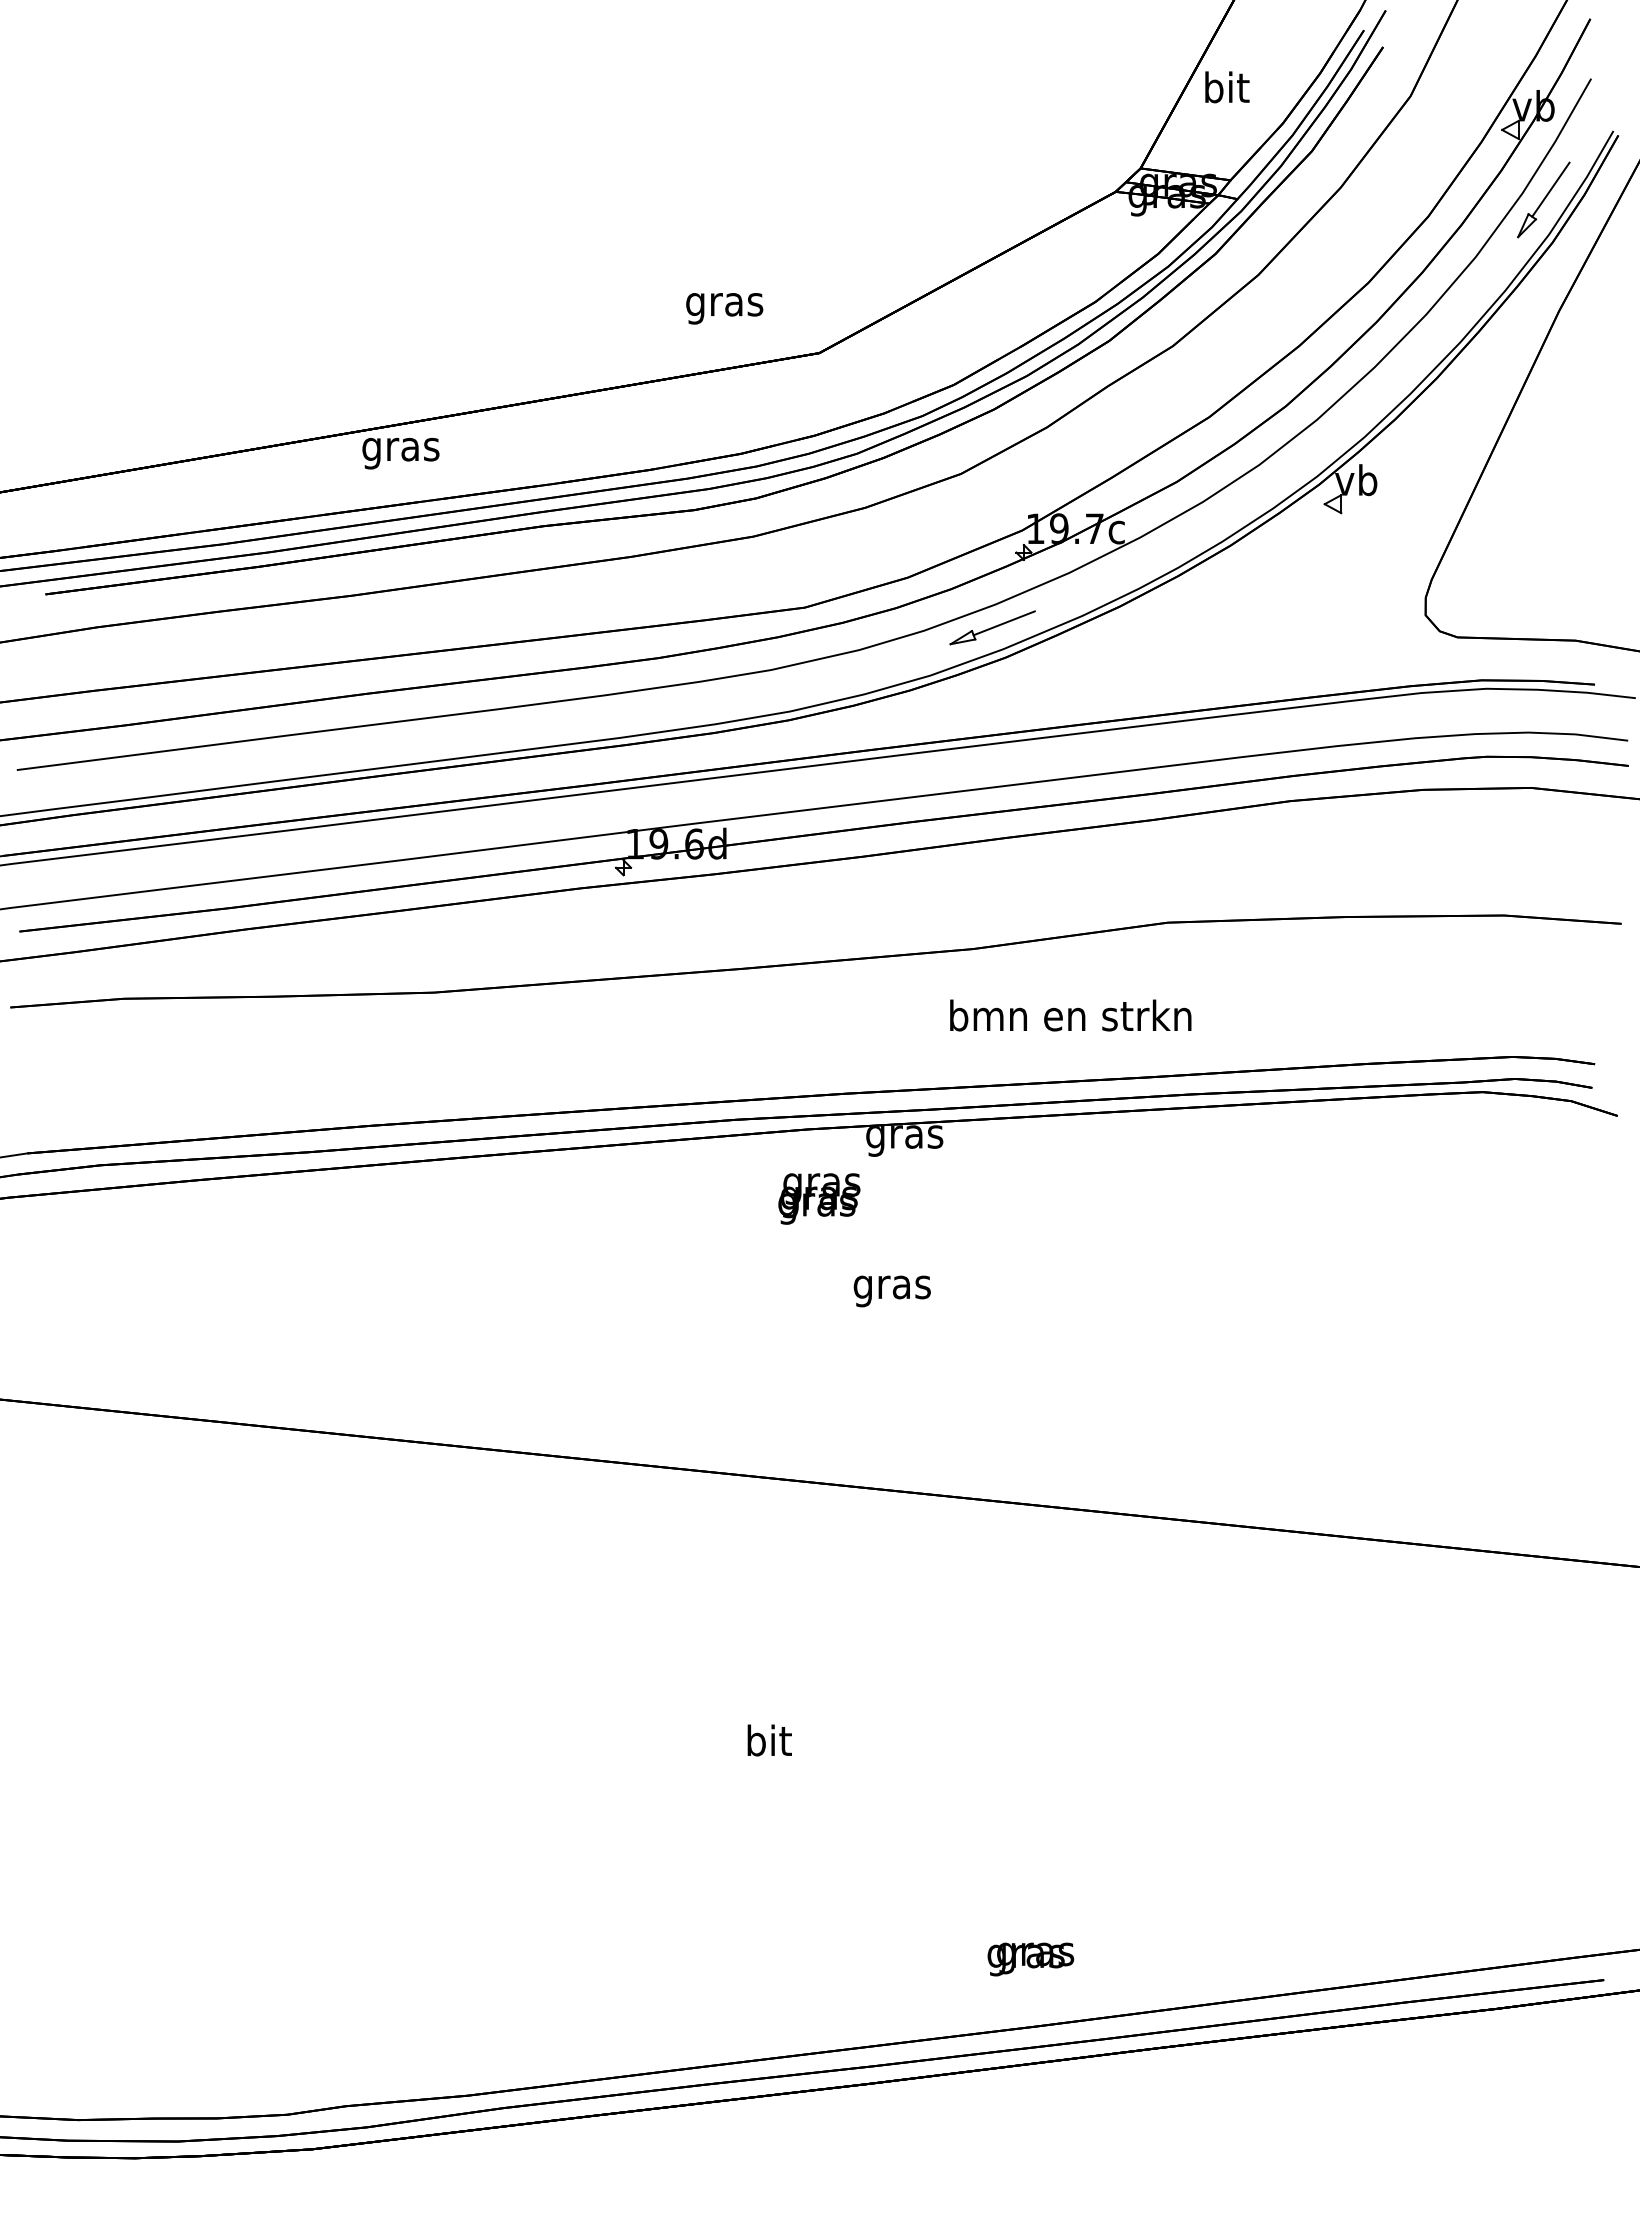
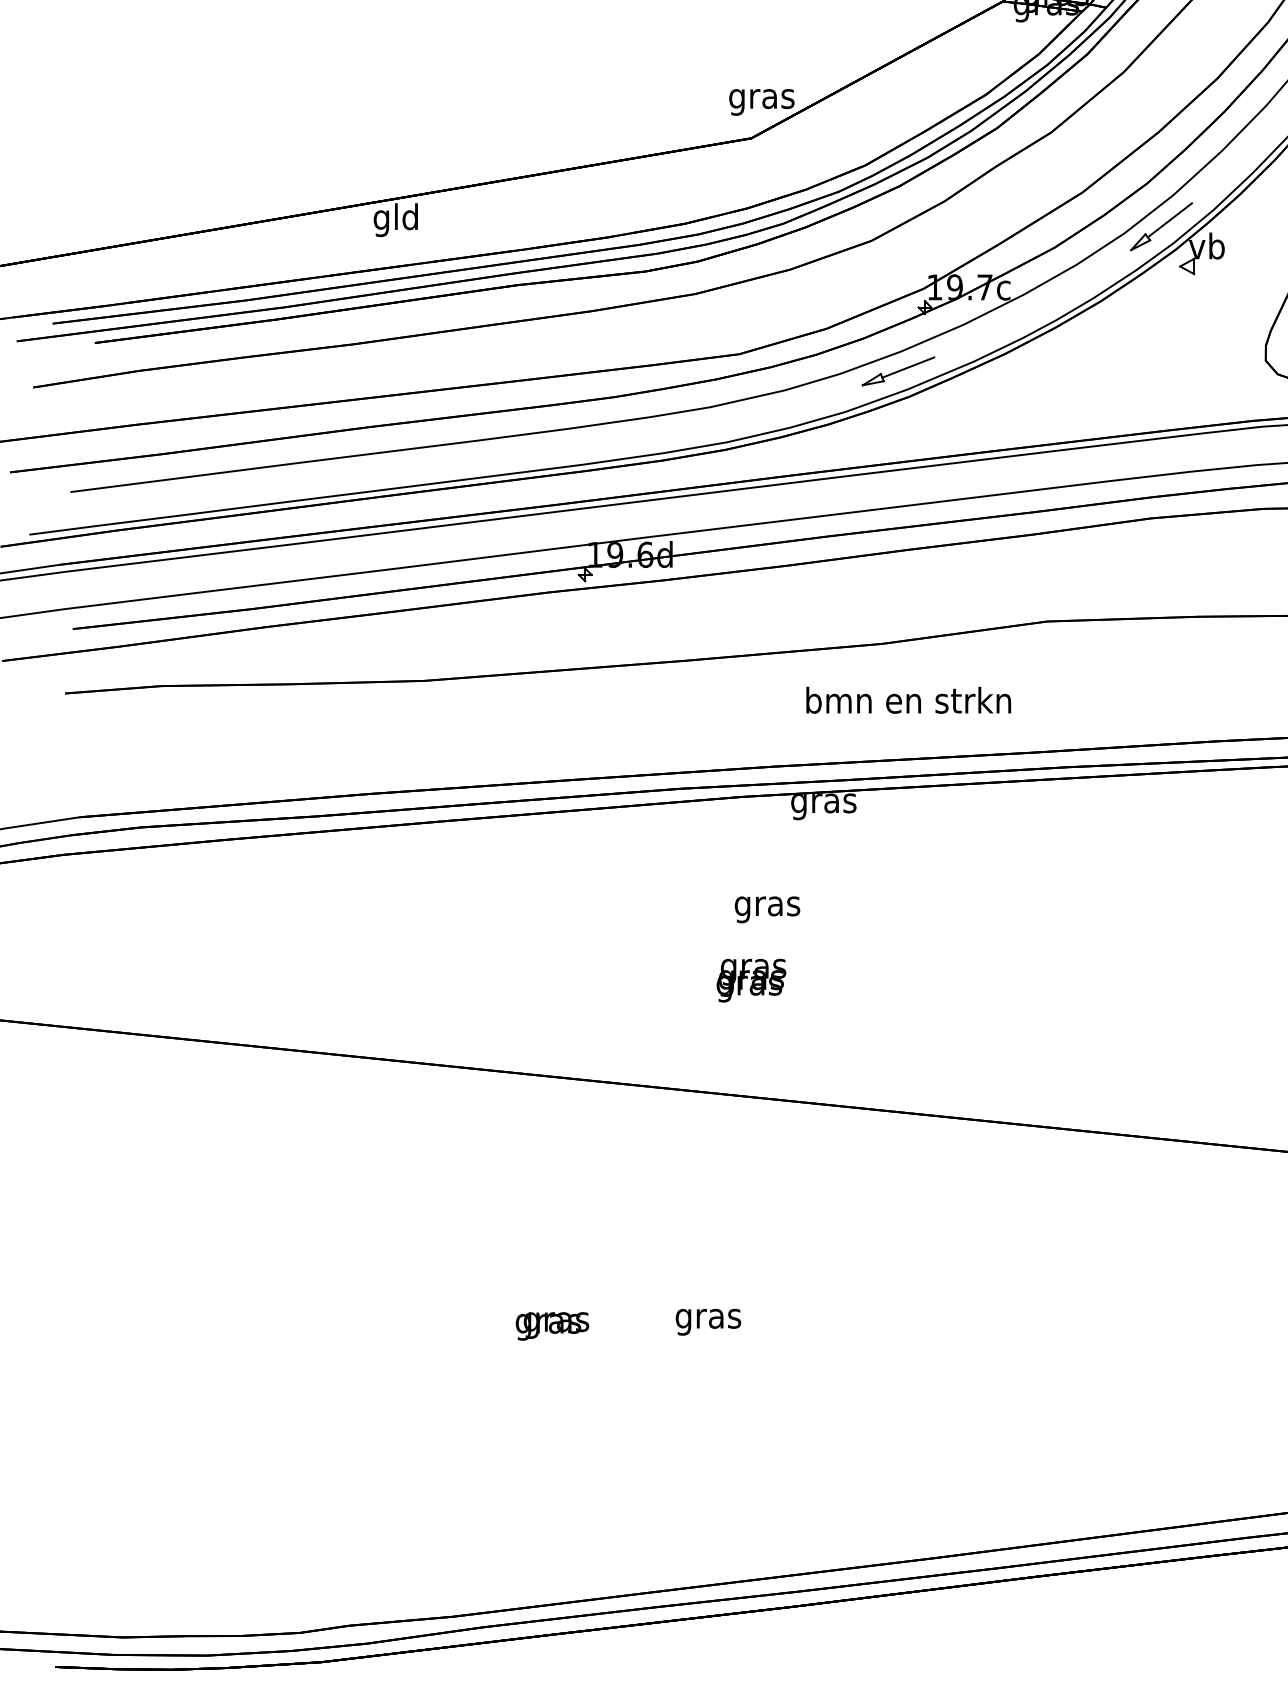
text: (724, 308) -> (761, 102), moved
text: (400, 449) -> (396, 220), gras -> gld
part: (1302, 456) -> (1161, 226), added
text: (1070, 1015) -> (908, 700), moved
text: (819, 1198) -> (751, 980), moved
text: (891, 1291) -> (766, 909), moved
text: (768, 1744) -> (708, 1318), bit -> gras
text: (1030, 1959) -> (552, 1326), moved

